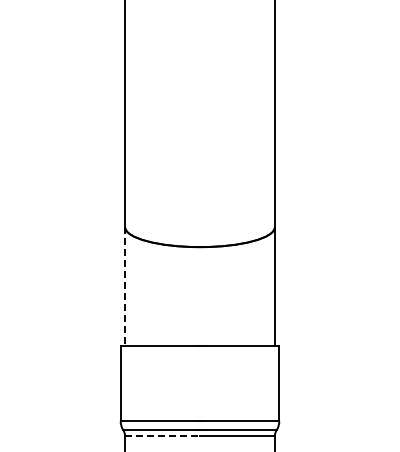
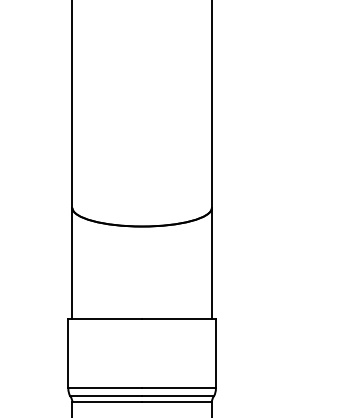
line: (125, 287) -> (72, 264), dashed -> solid
line: (163, 435) -> (108, 401), dashed -> solid

